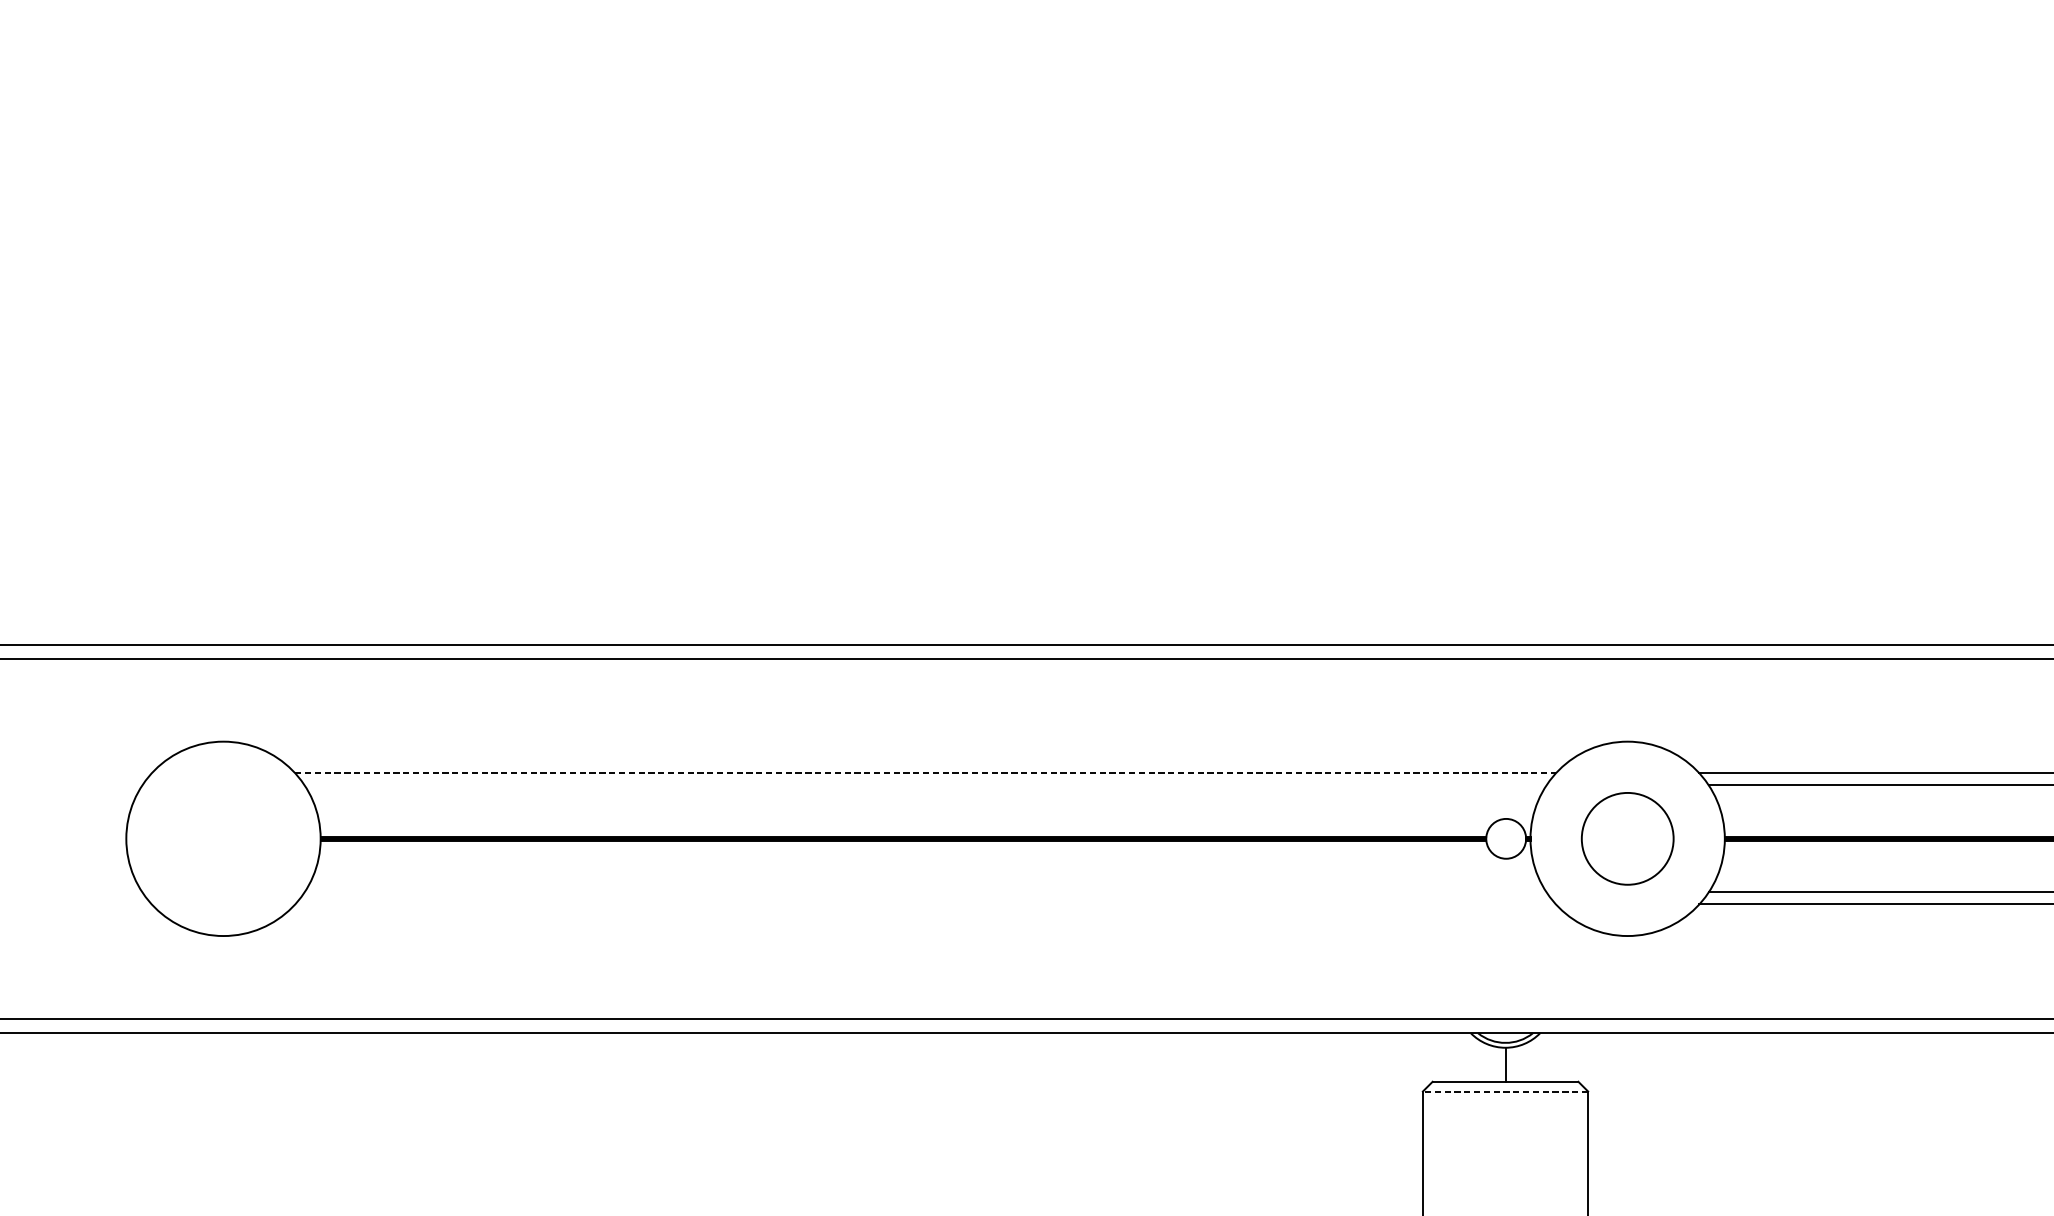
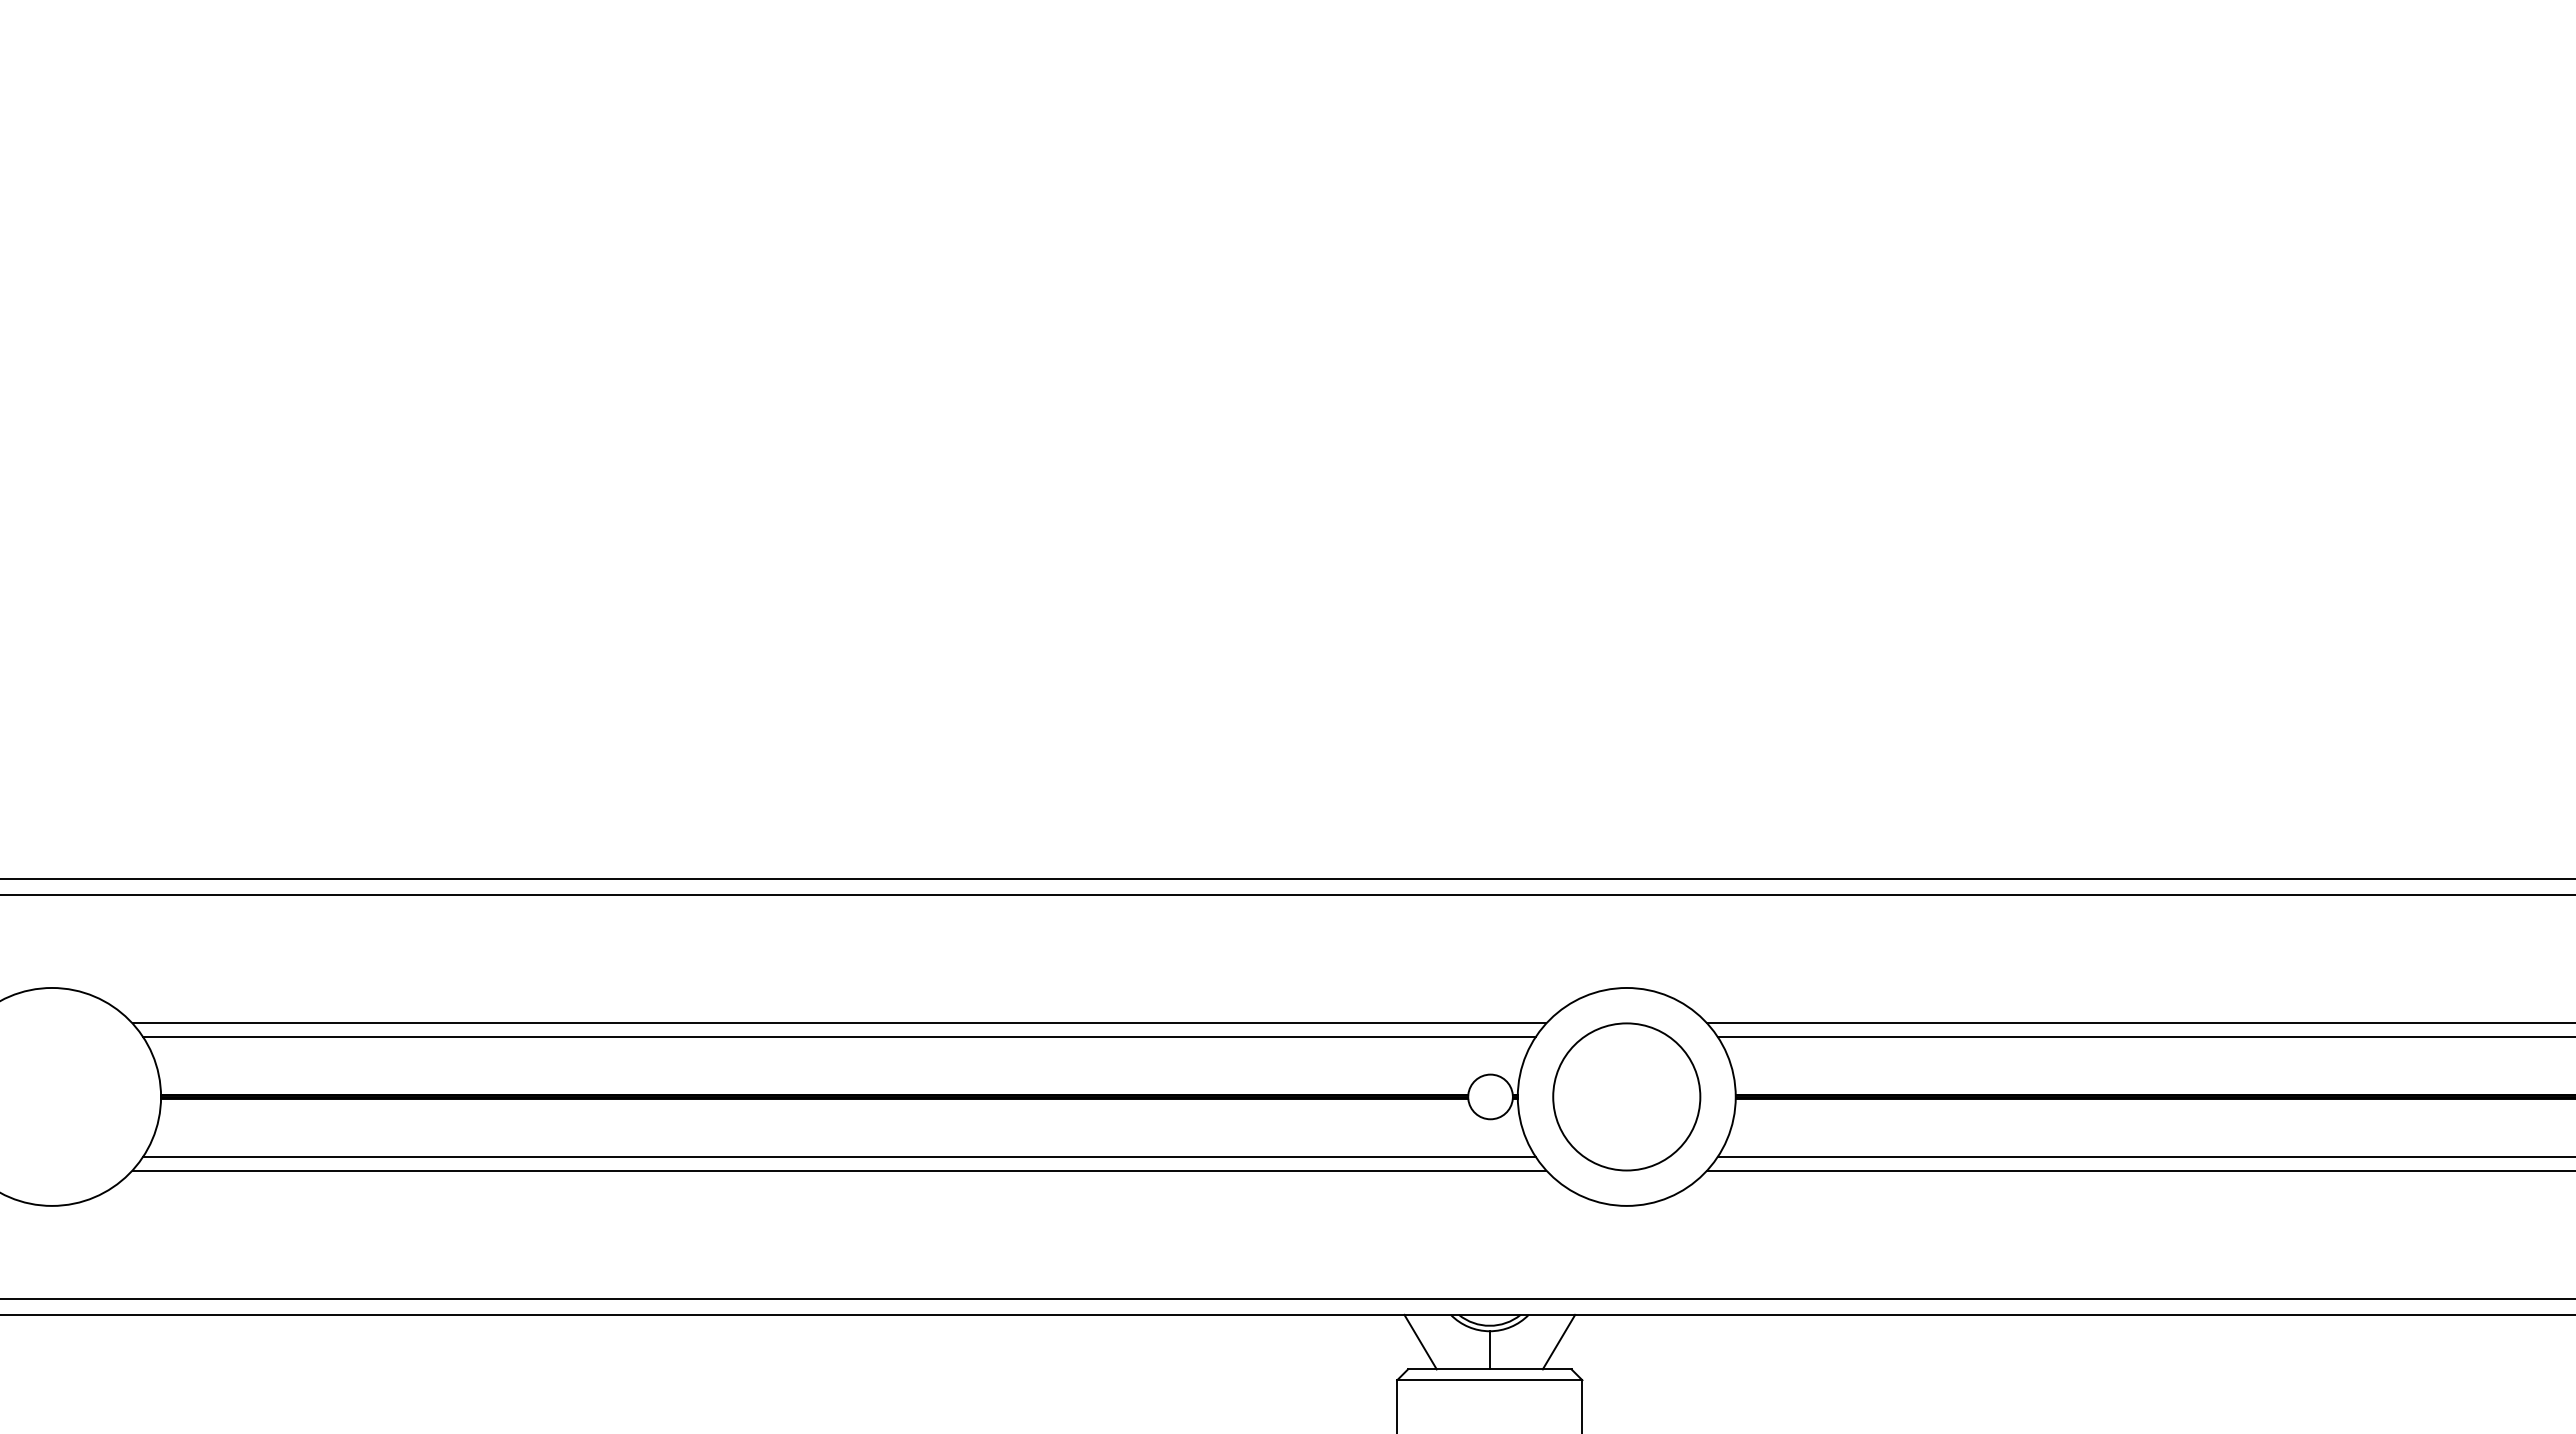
line: (925, 773) -> (839, 1023), dashed -> solid
line: (925, 785) -> (839, 1037), added
circle: (1627, 838) -> (1626, 1096), size x1.43
line: (925, 891) -> (839, 1156), added
line: (925, 904) -> (839, 1170), added
line: (1443, 1056) -> (1420, 1341), added
line: (1566, 1056) -> (1558, 1341), added
line: (1505, 1091) -> (1489, 1380), dashed -> solid

